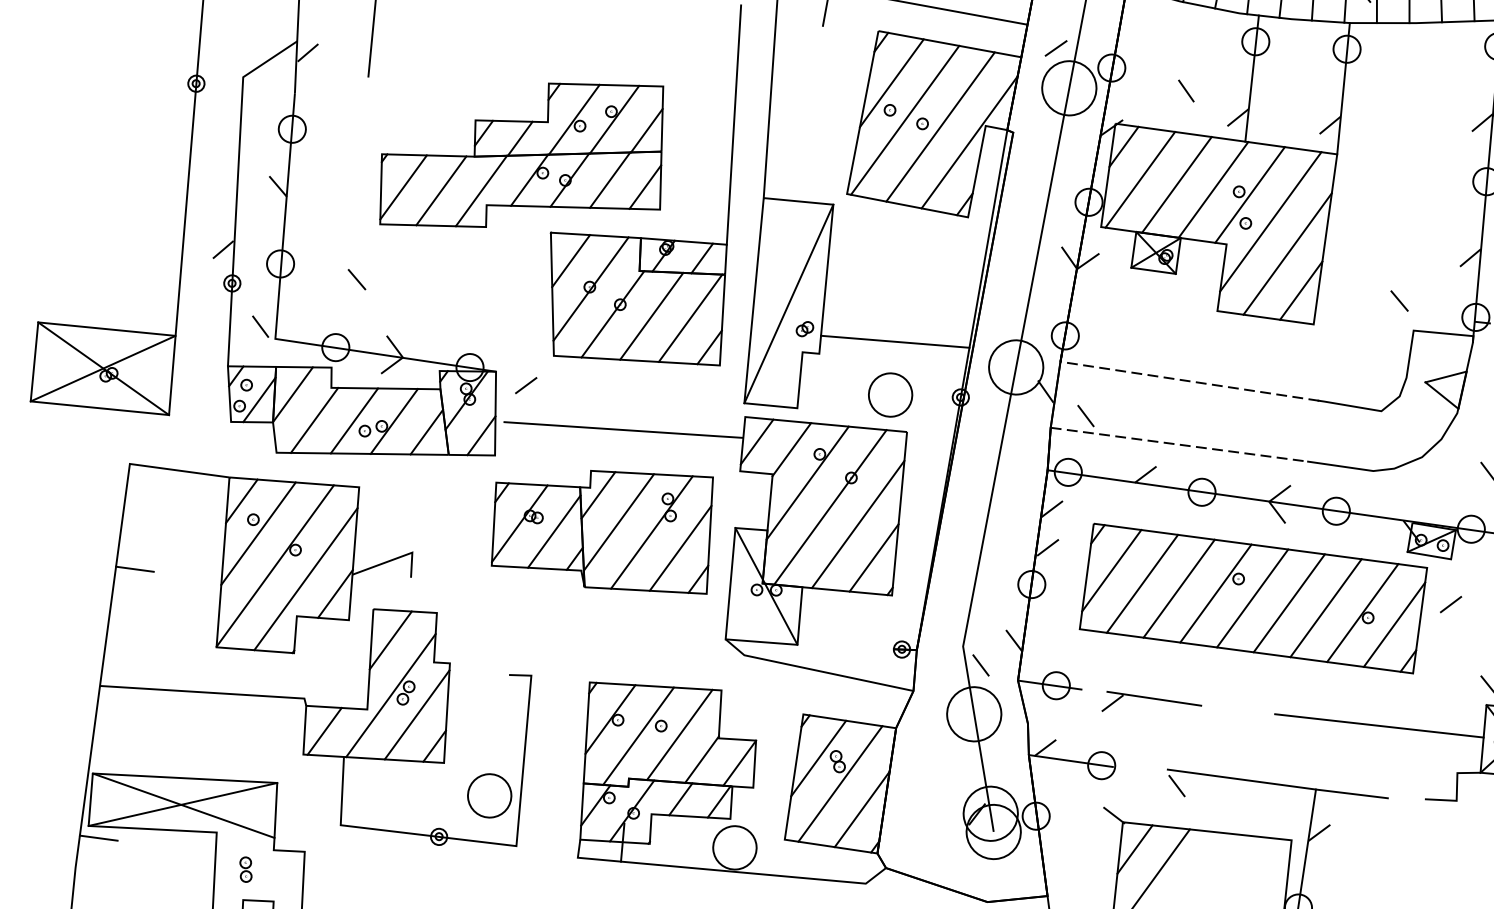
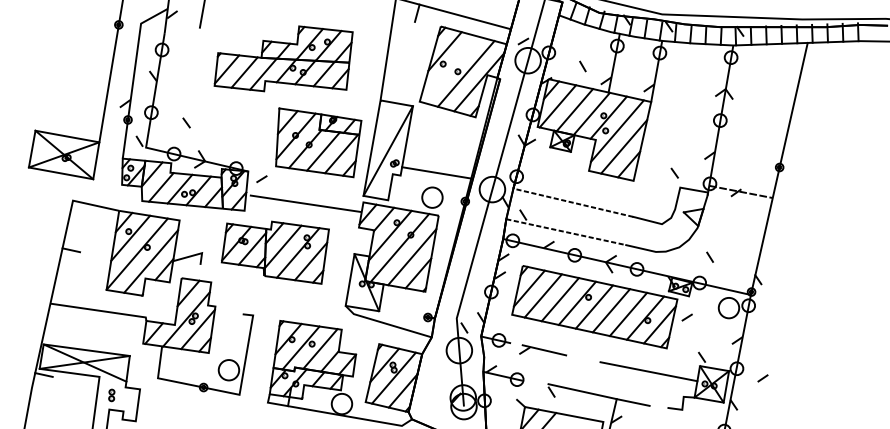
line: (904, 120) -> (449, 69), removed
line: (734, 123) -> (369, 64), removed
part: (521, 154) -> (283, 58), moved
part: (601, 535) -> (274, 252), moved

